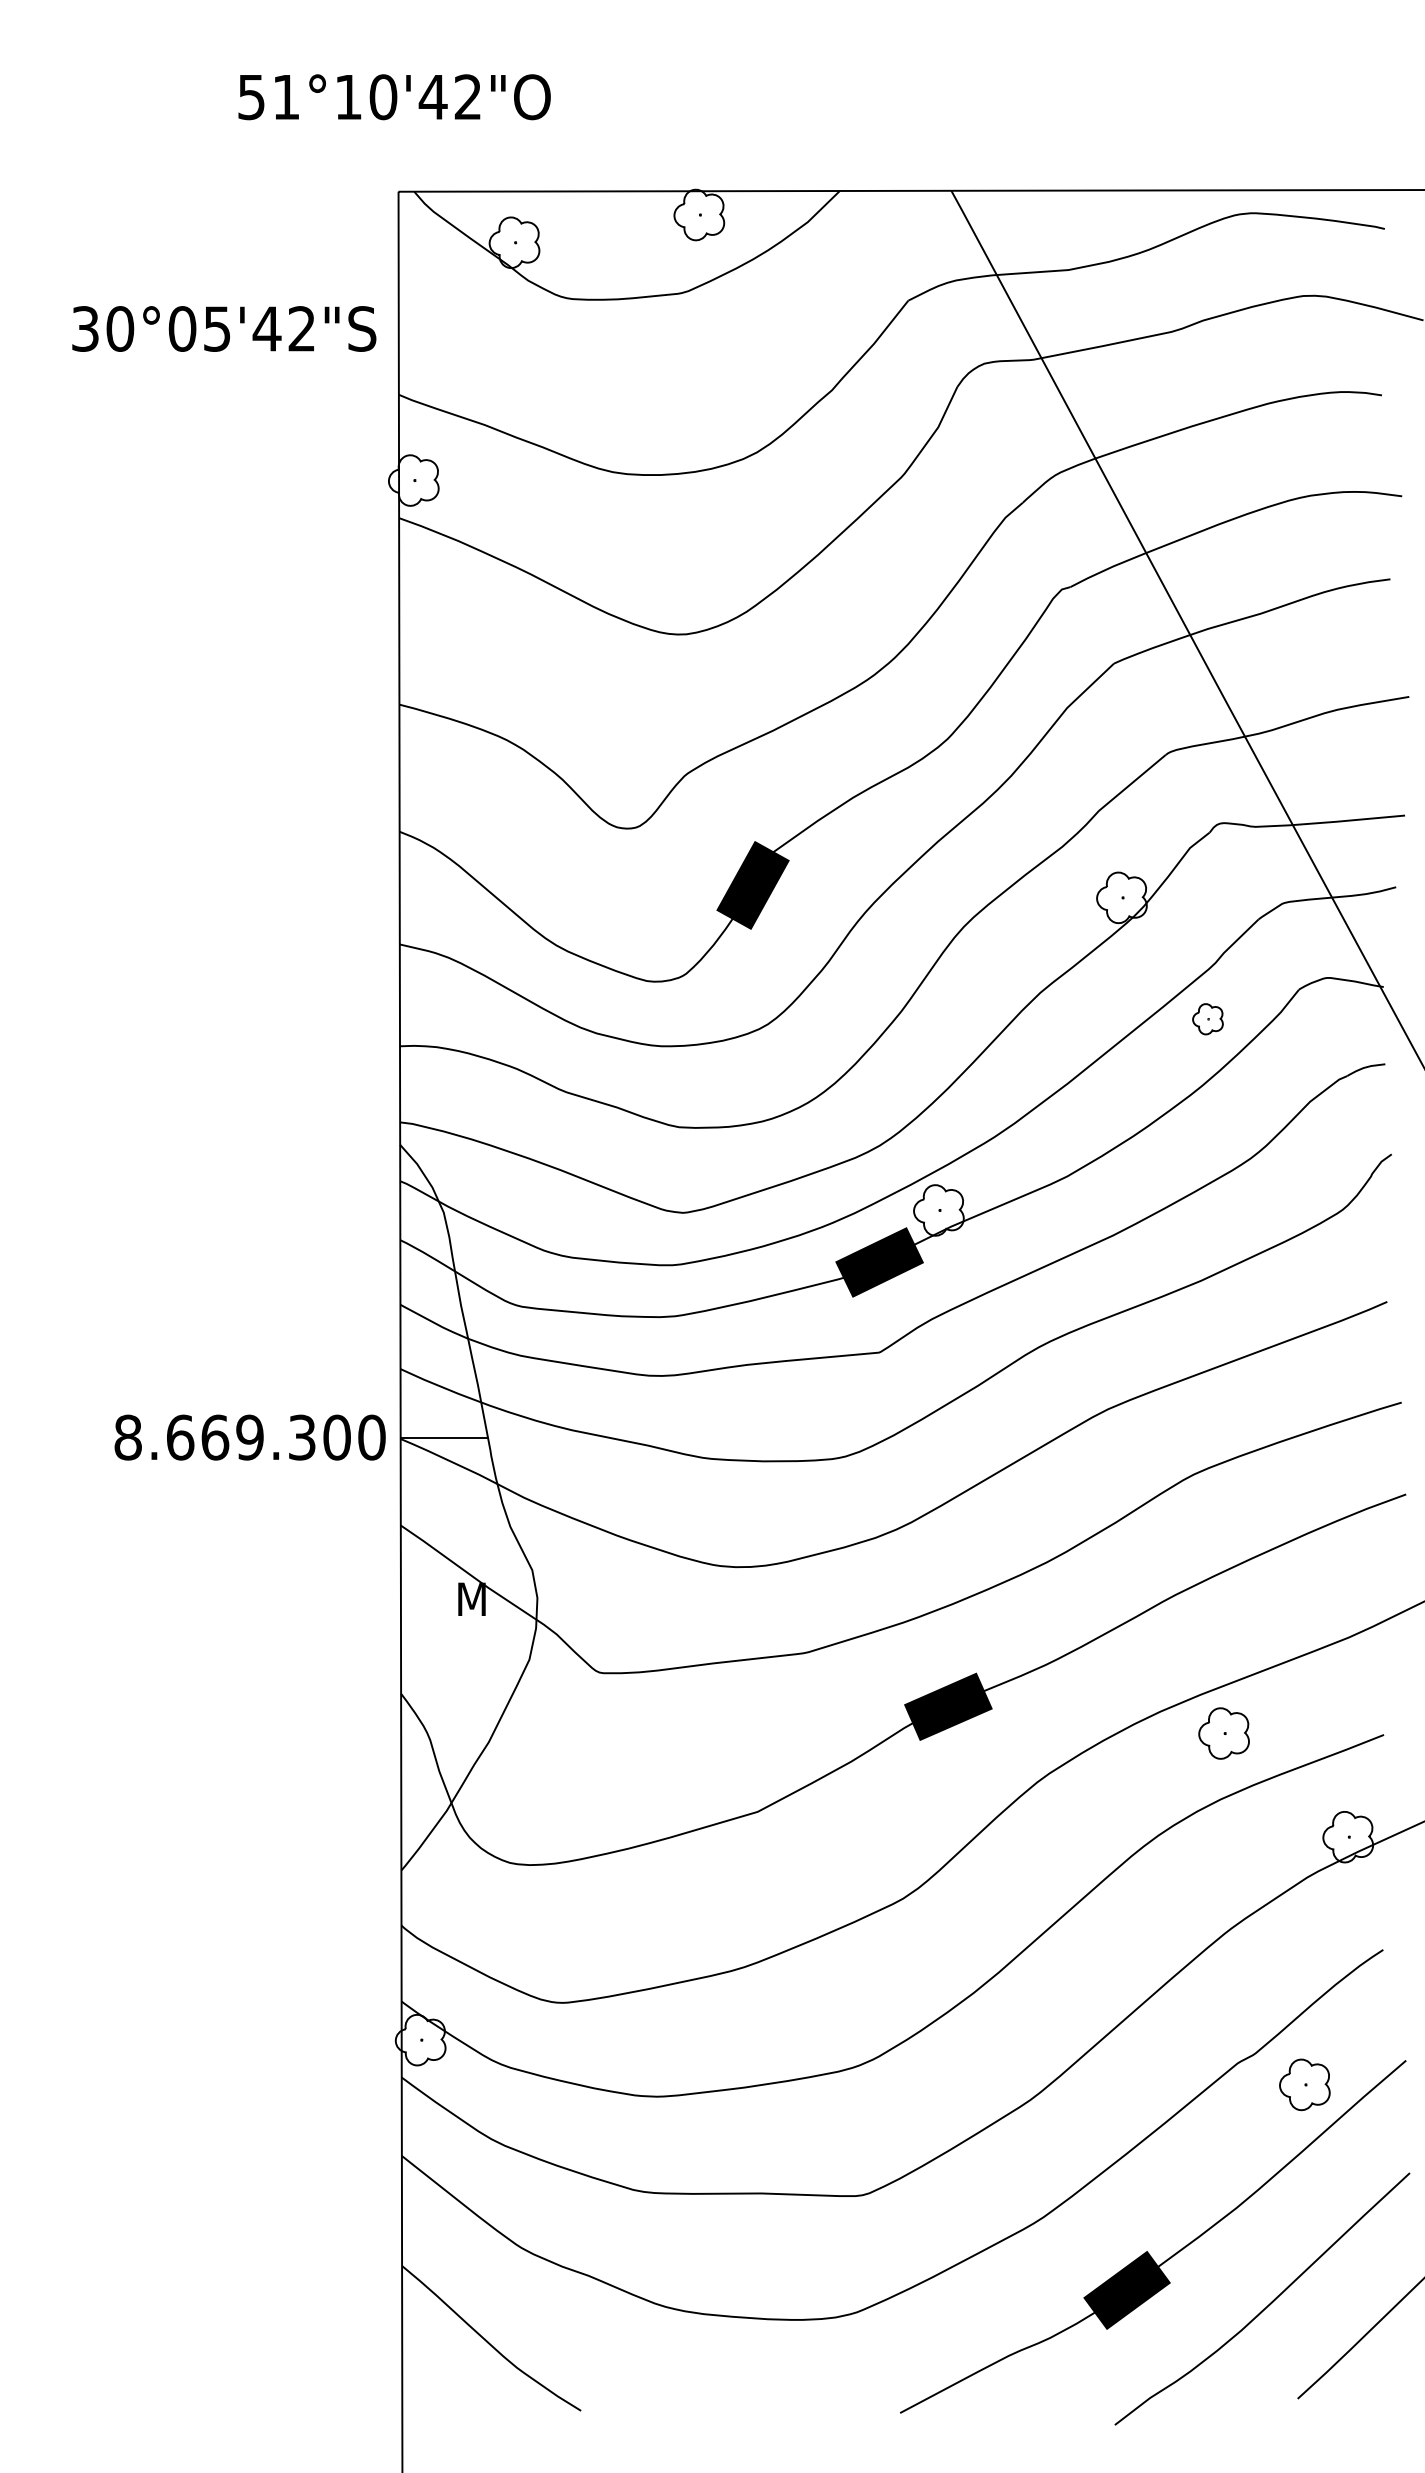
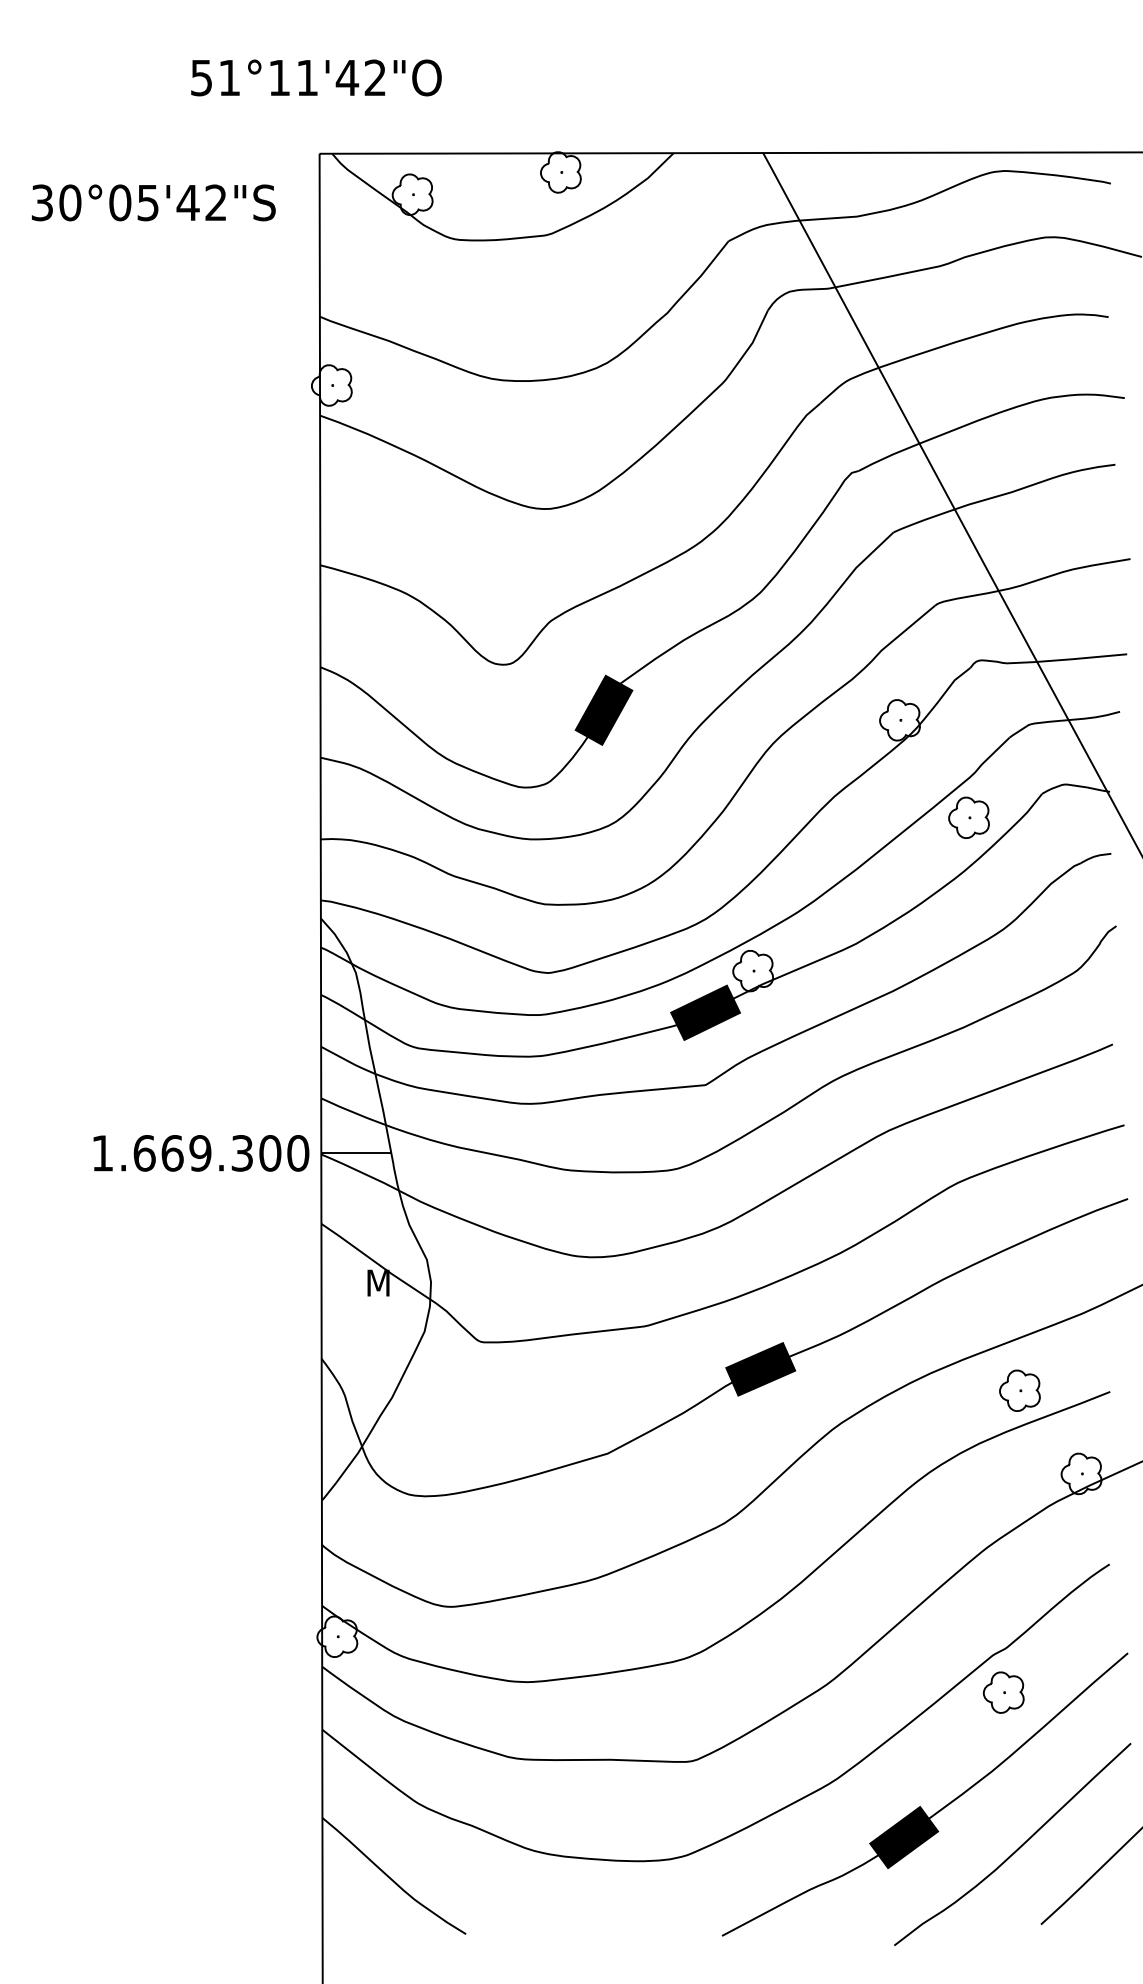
text: (383, 96) -> (307, 77), 51°10'42"O -> 51°11'42"O
text: (223, 328) -> (153, 202), moved
part: (1207, 1019) -> (968, 817), size x1.67
text: (127, 1437) -> (102, 1153), 8.669.300 -> 1.669.300
part: (1223, 1733) -> (1019, 1390), moved
part: (1304, 2084) -> (1003, 1692), moved

